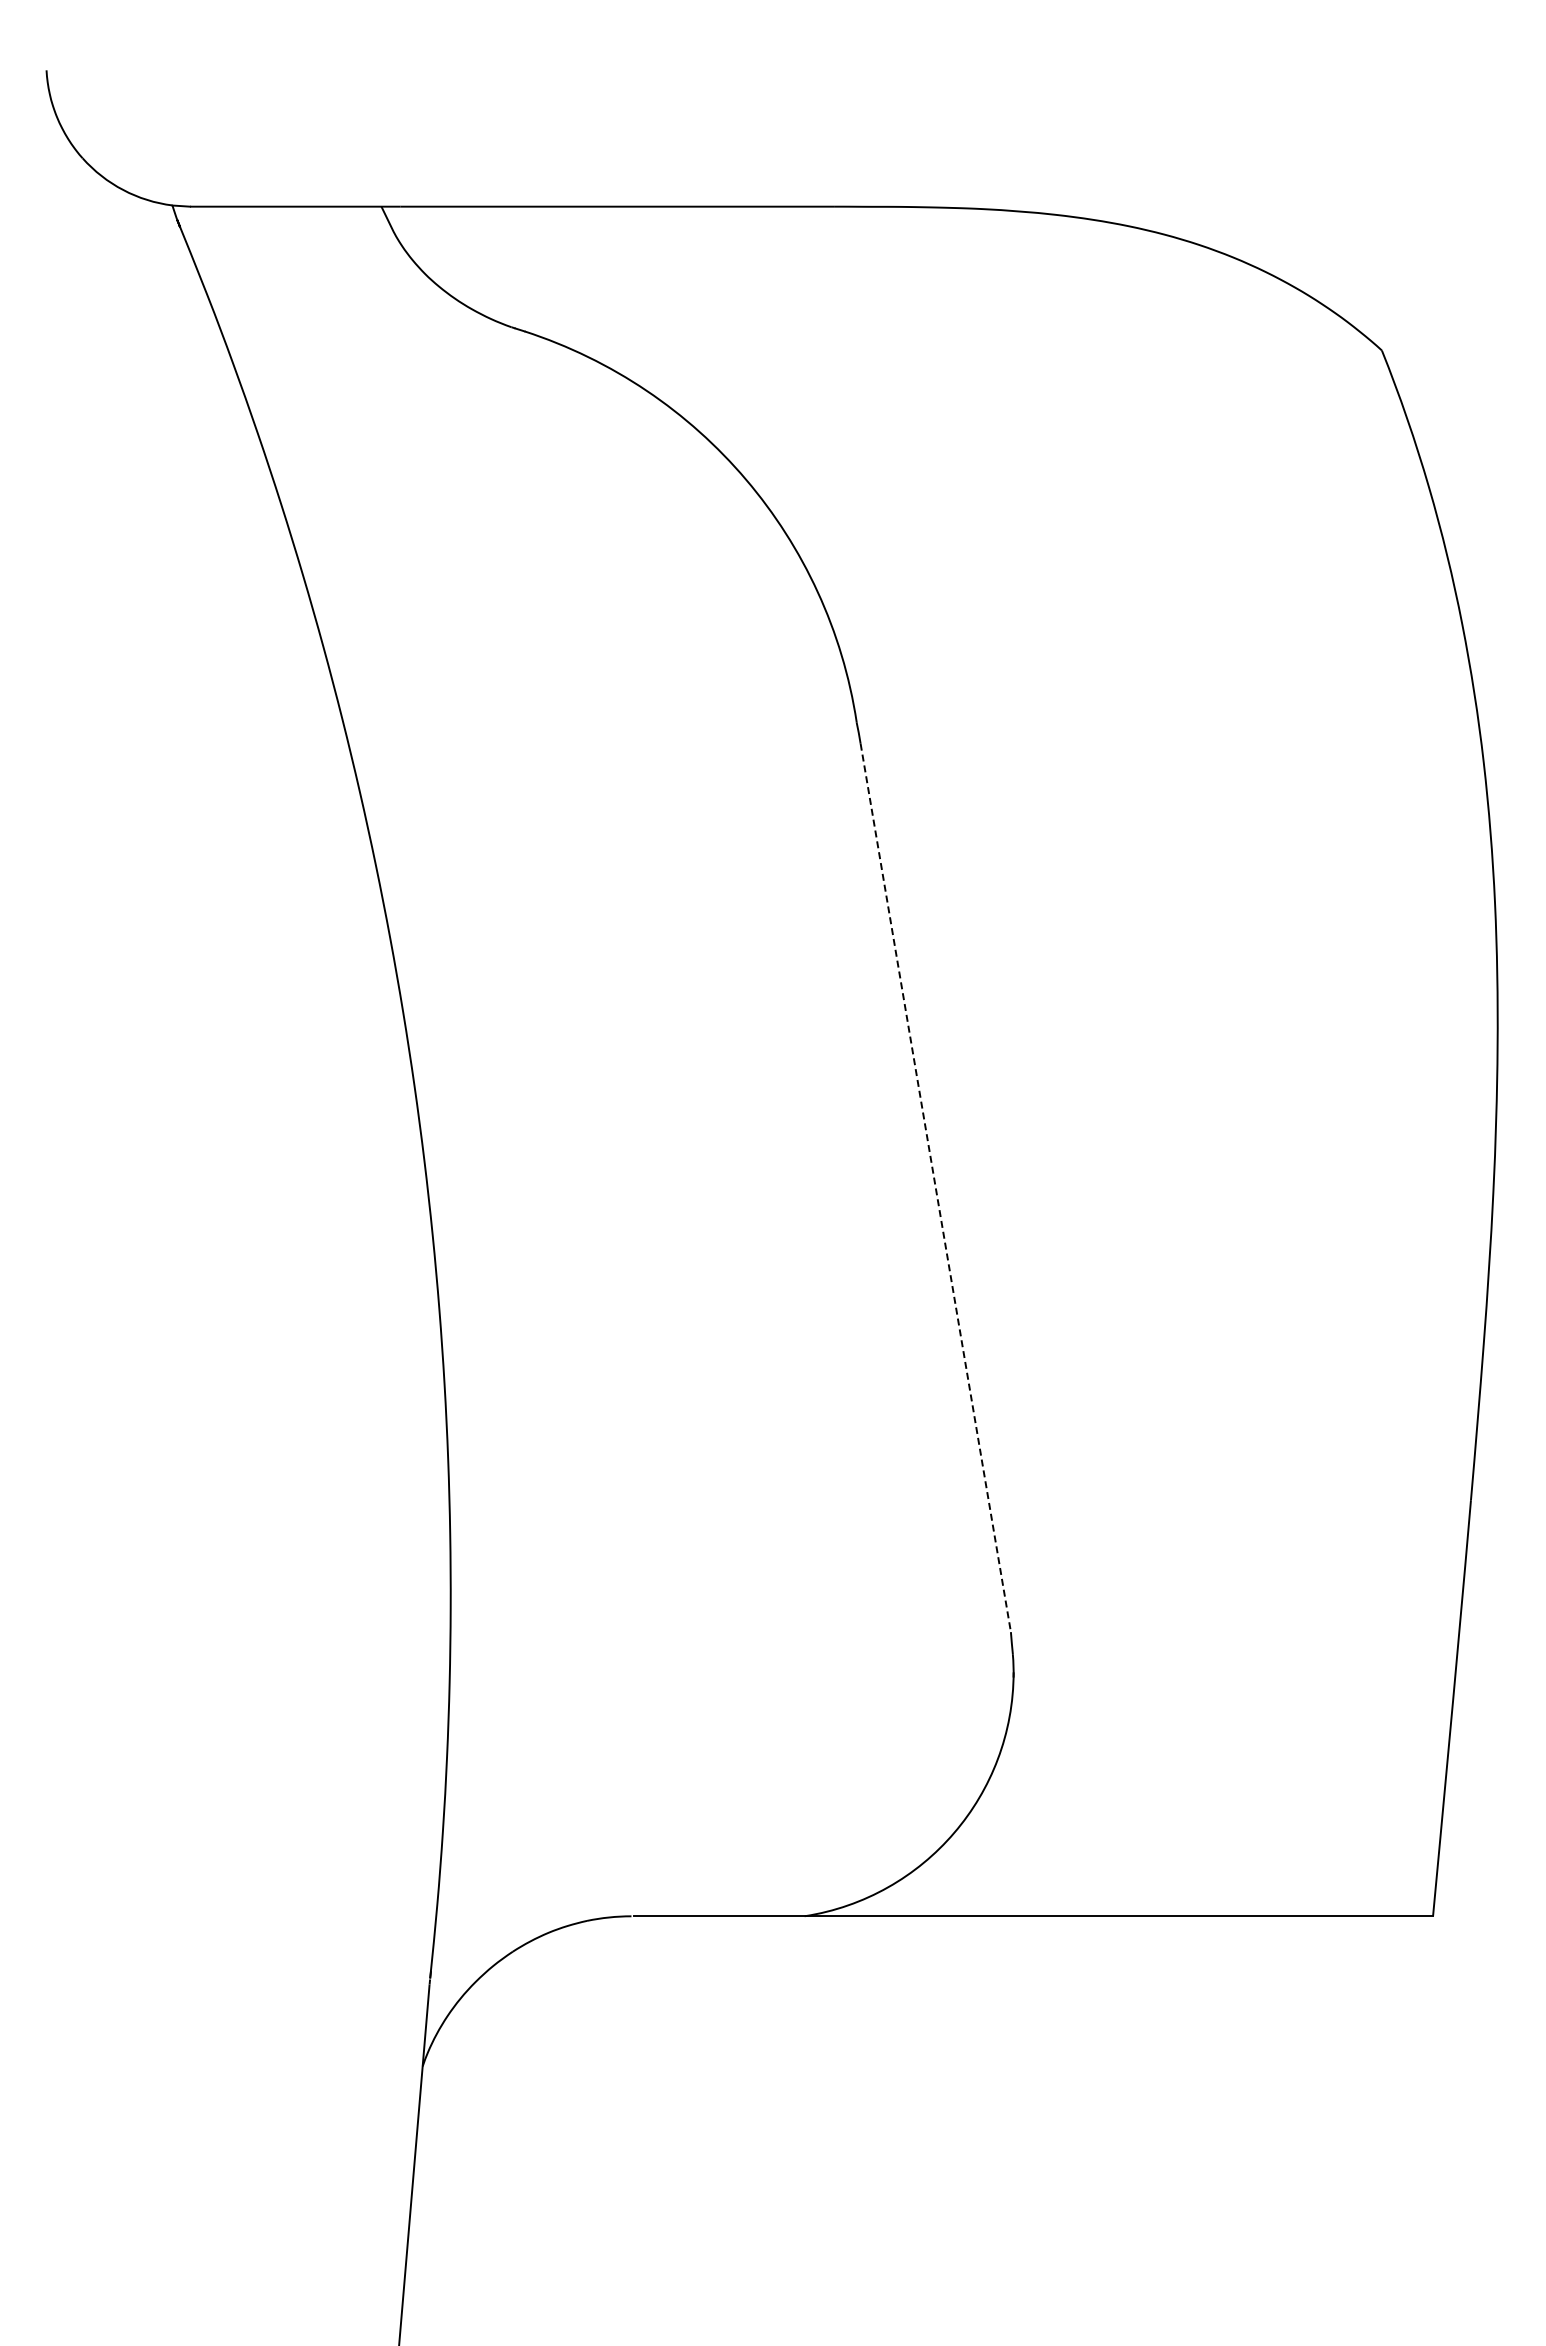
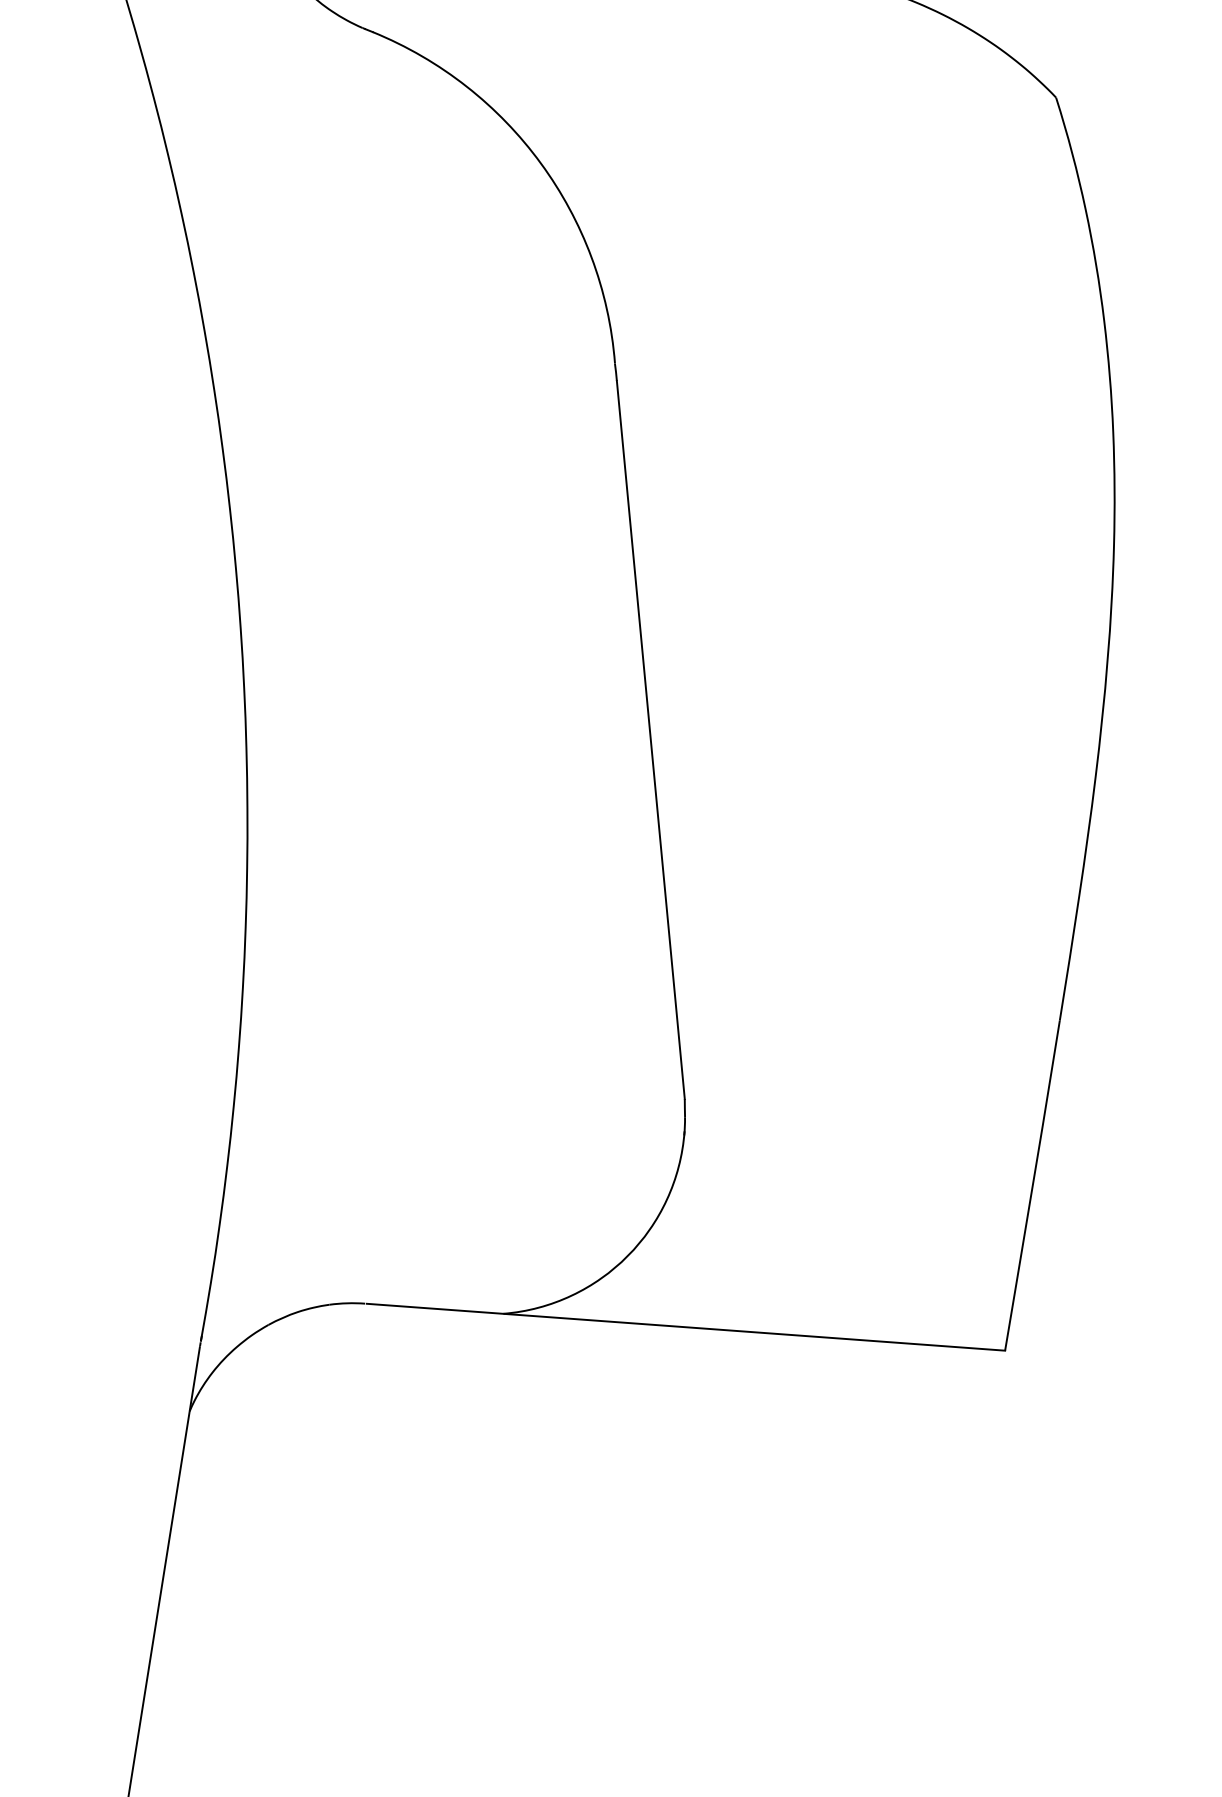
line: (935, 1188) -> (650, 740), dashed -> solid

